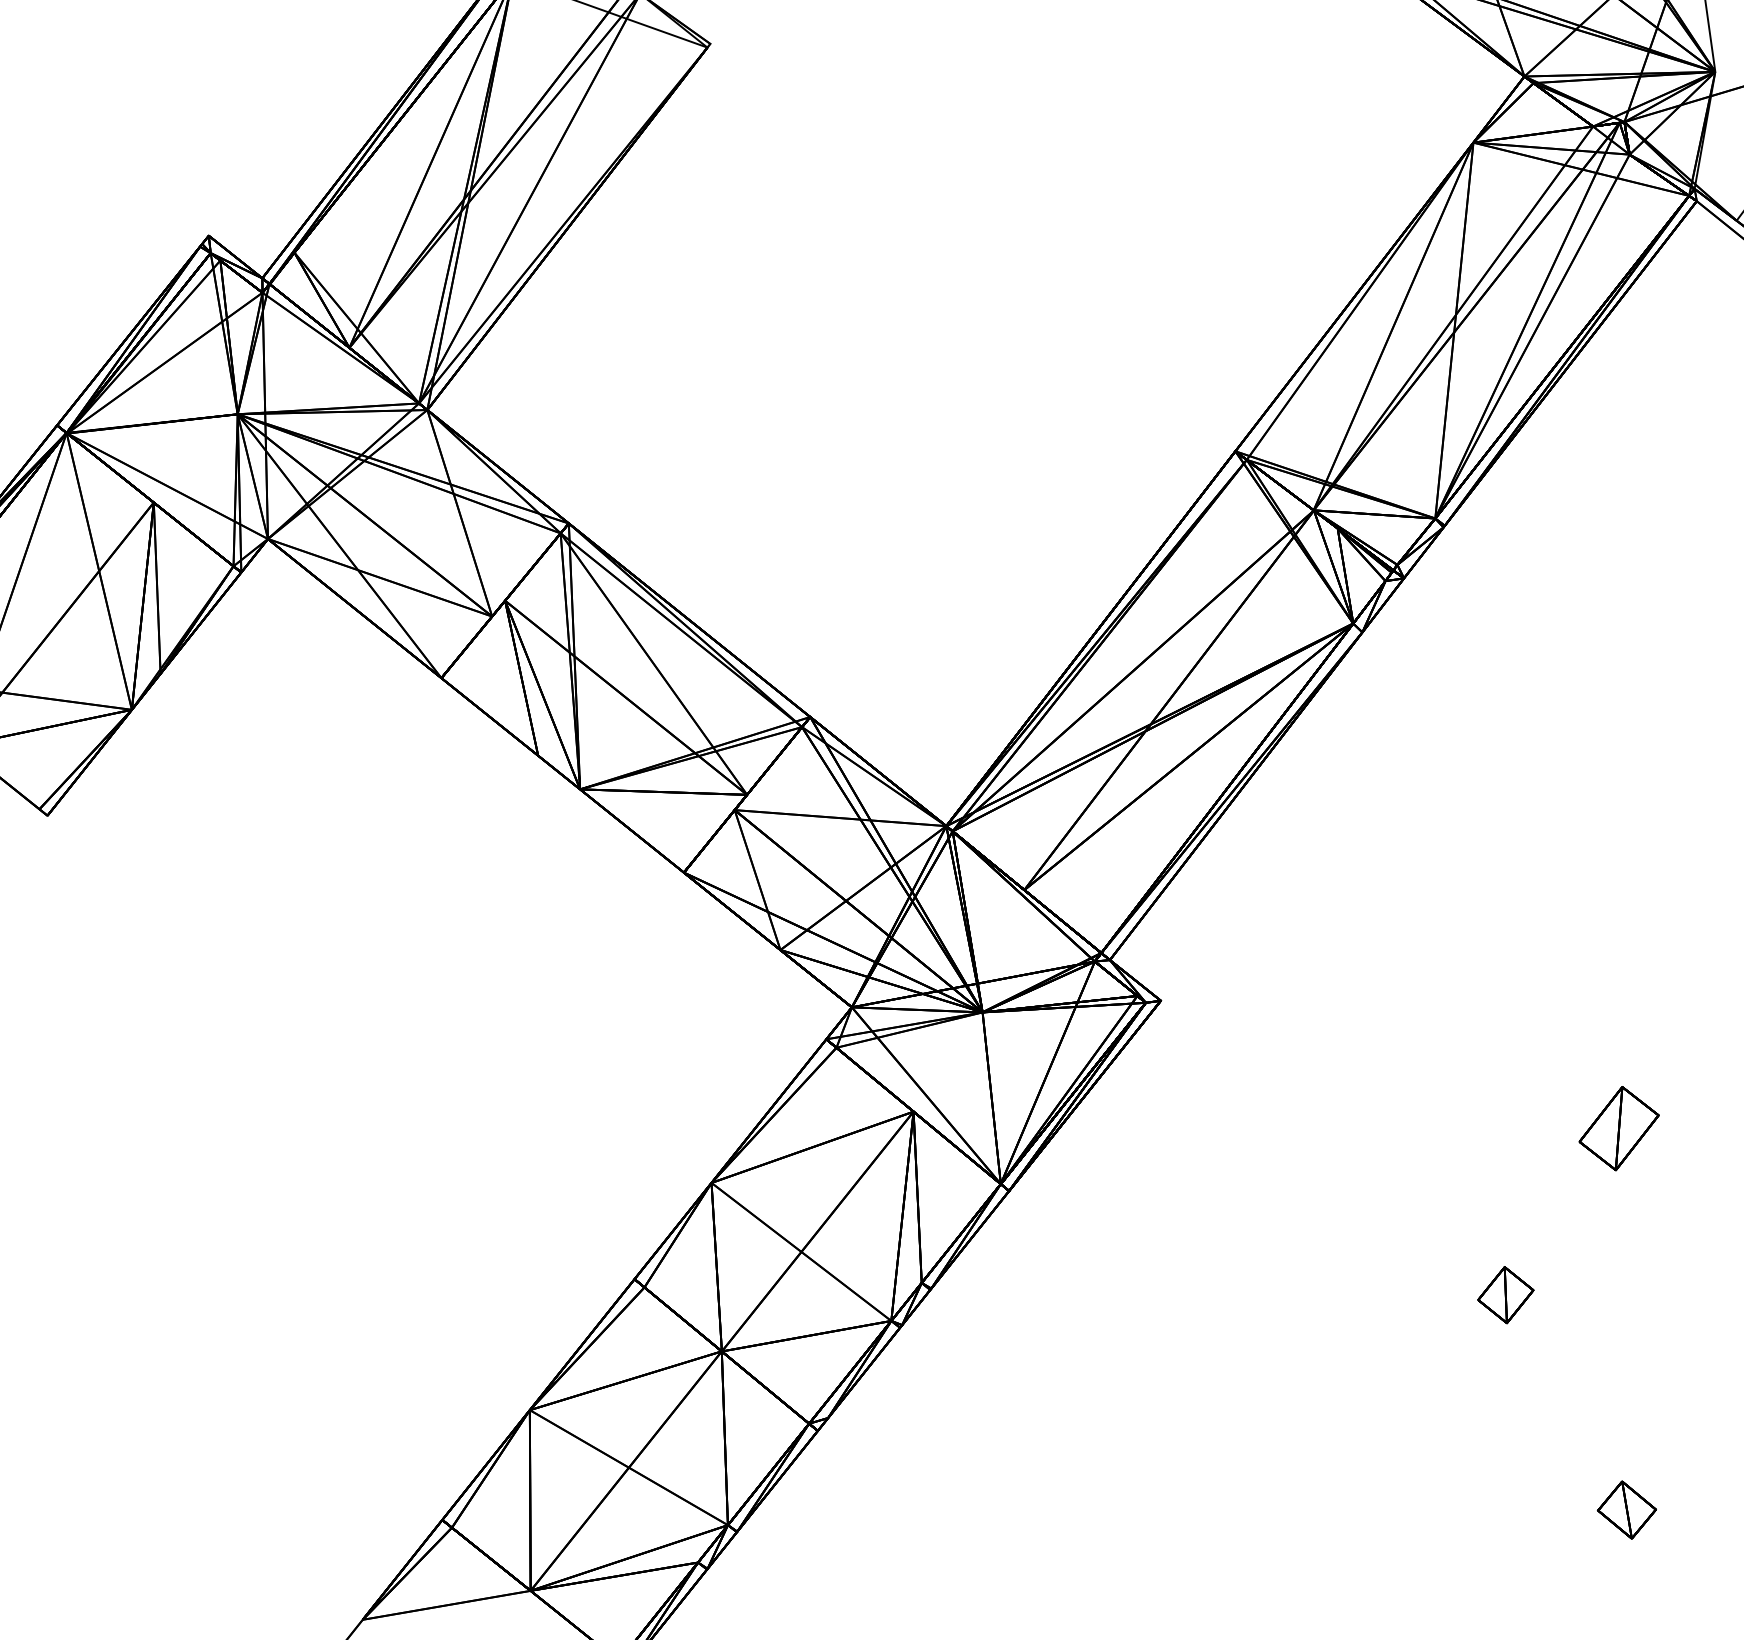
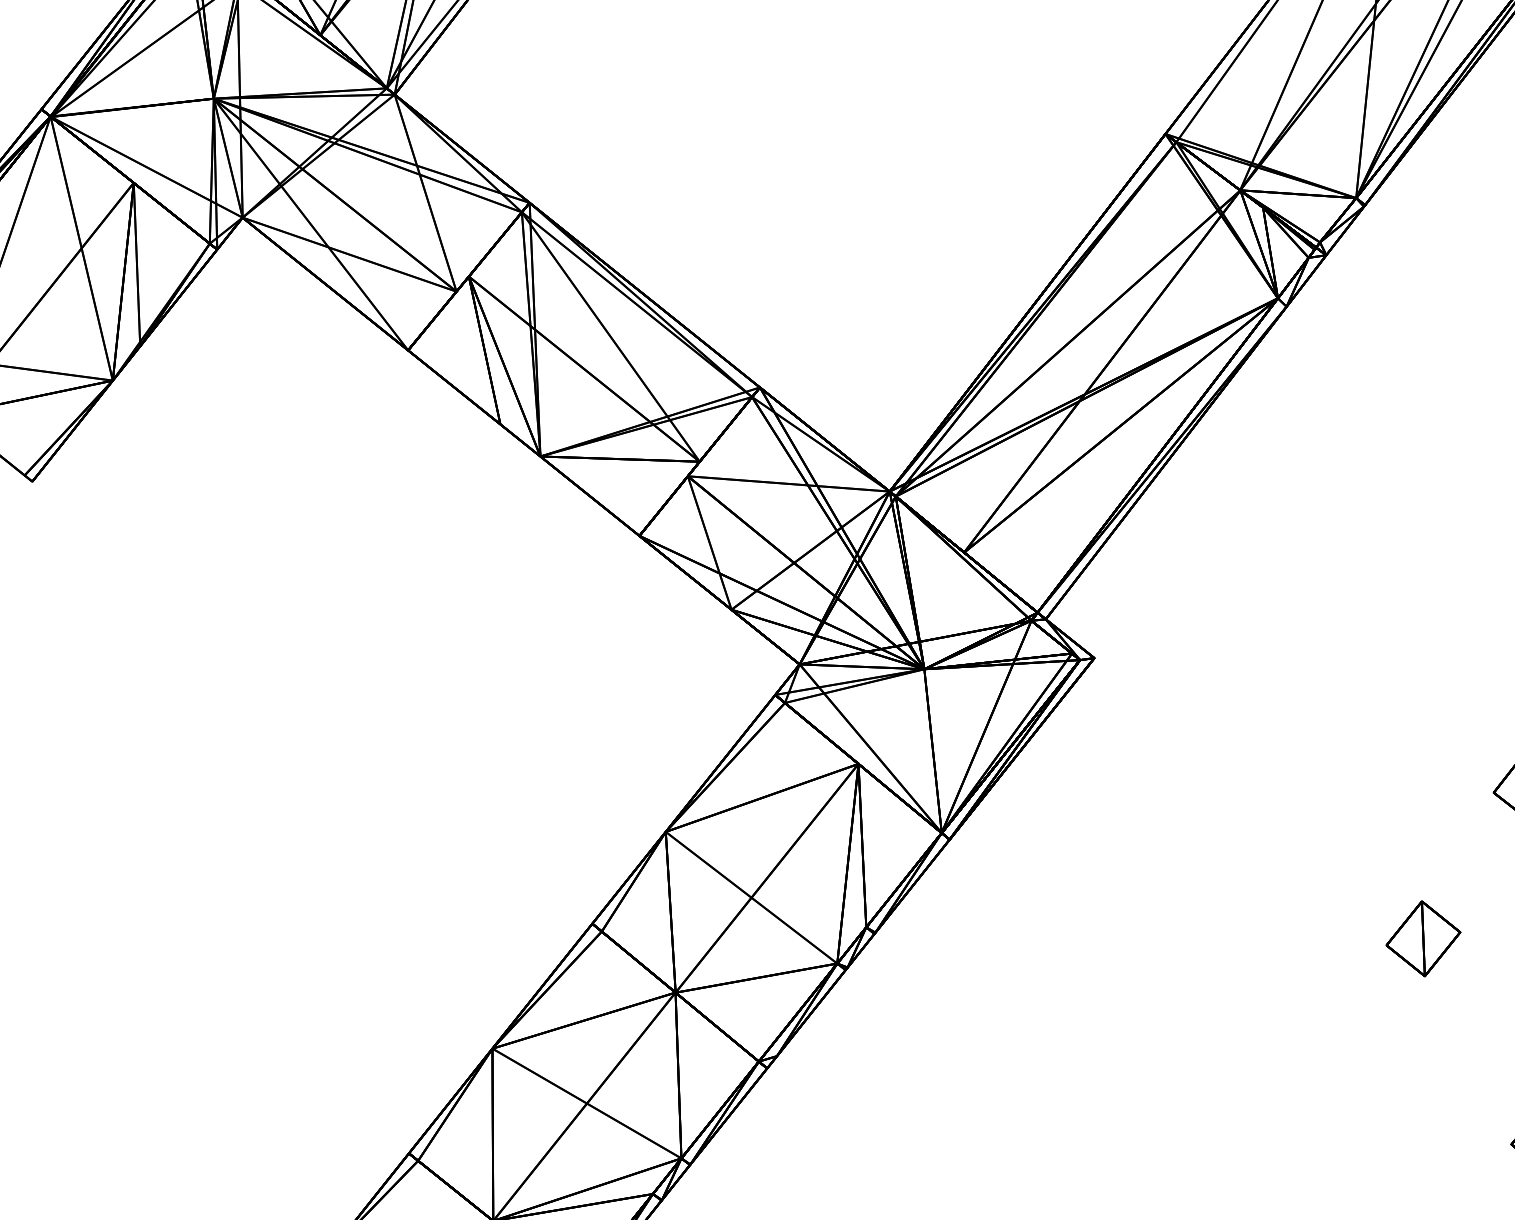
part: (1505, 1295) -> (1423, 939), size x1.4

